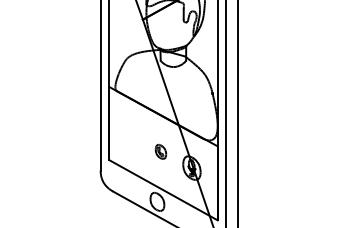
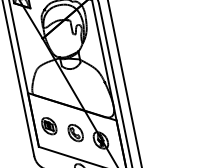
part: (127, 135) -> (48, 126), added
part: (160, 151) -> (75, 132), size x1.67

